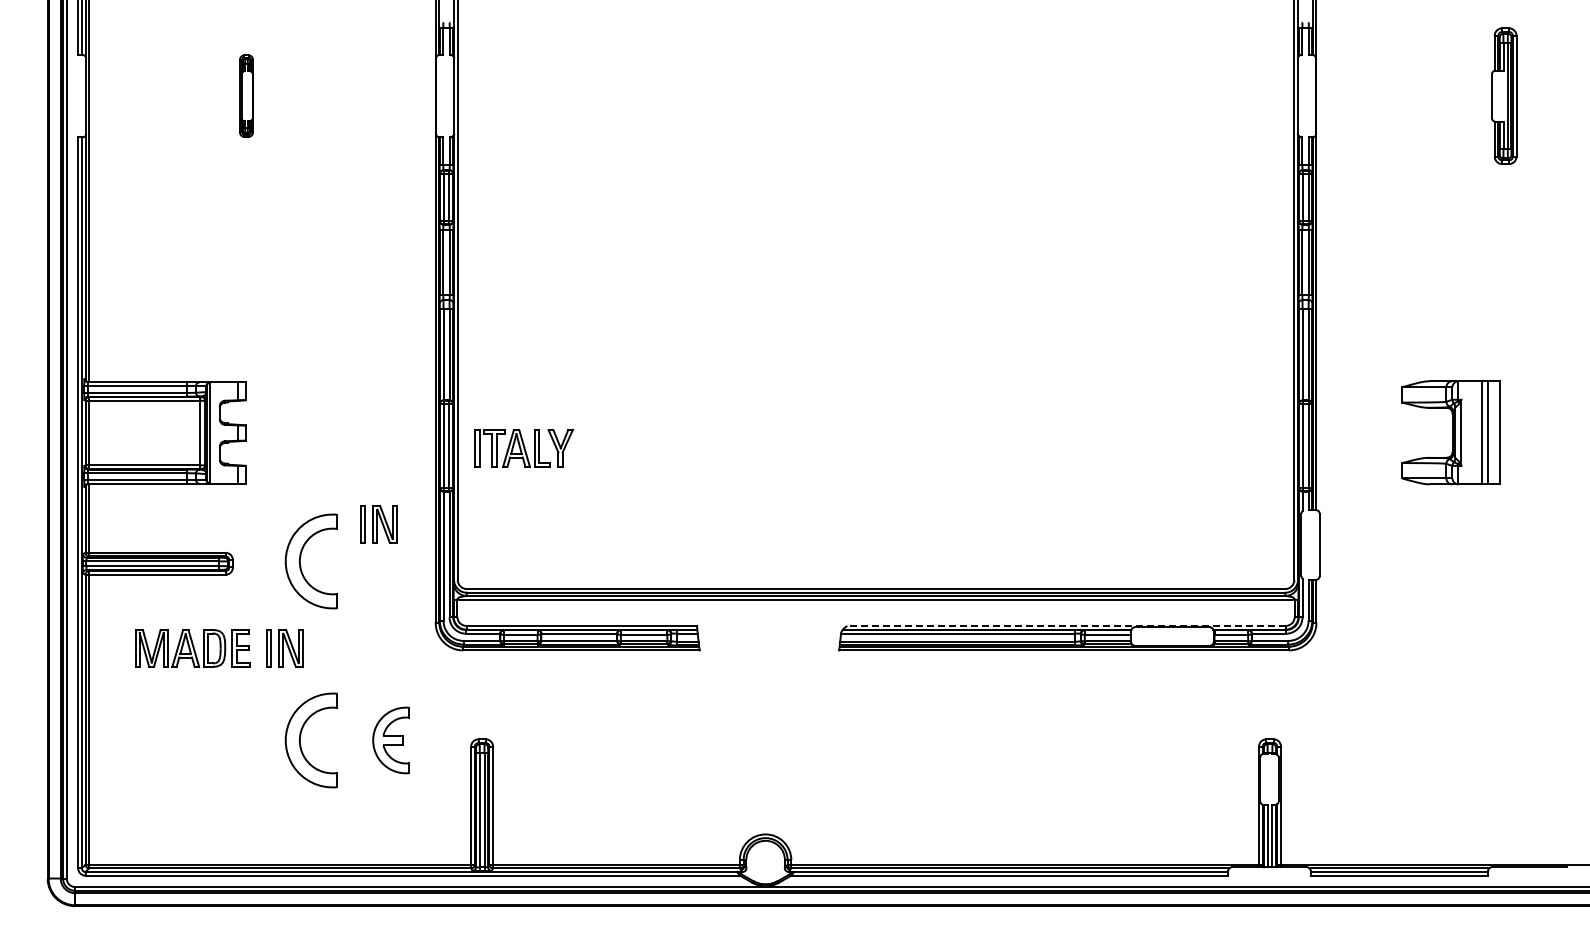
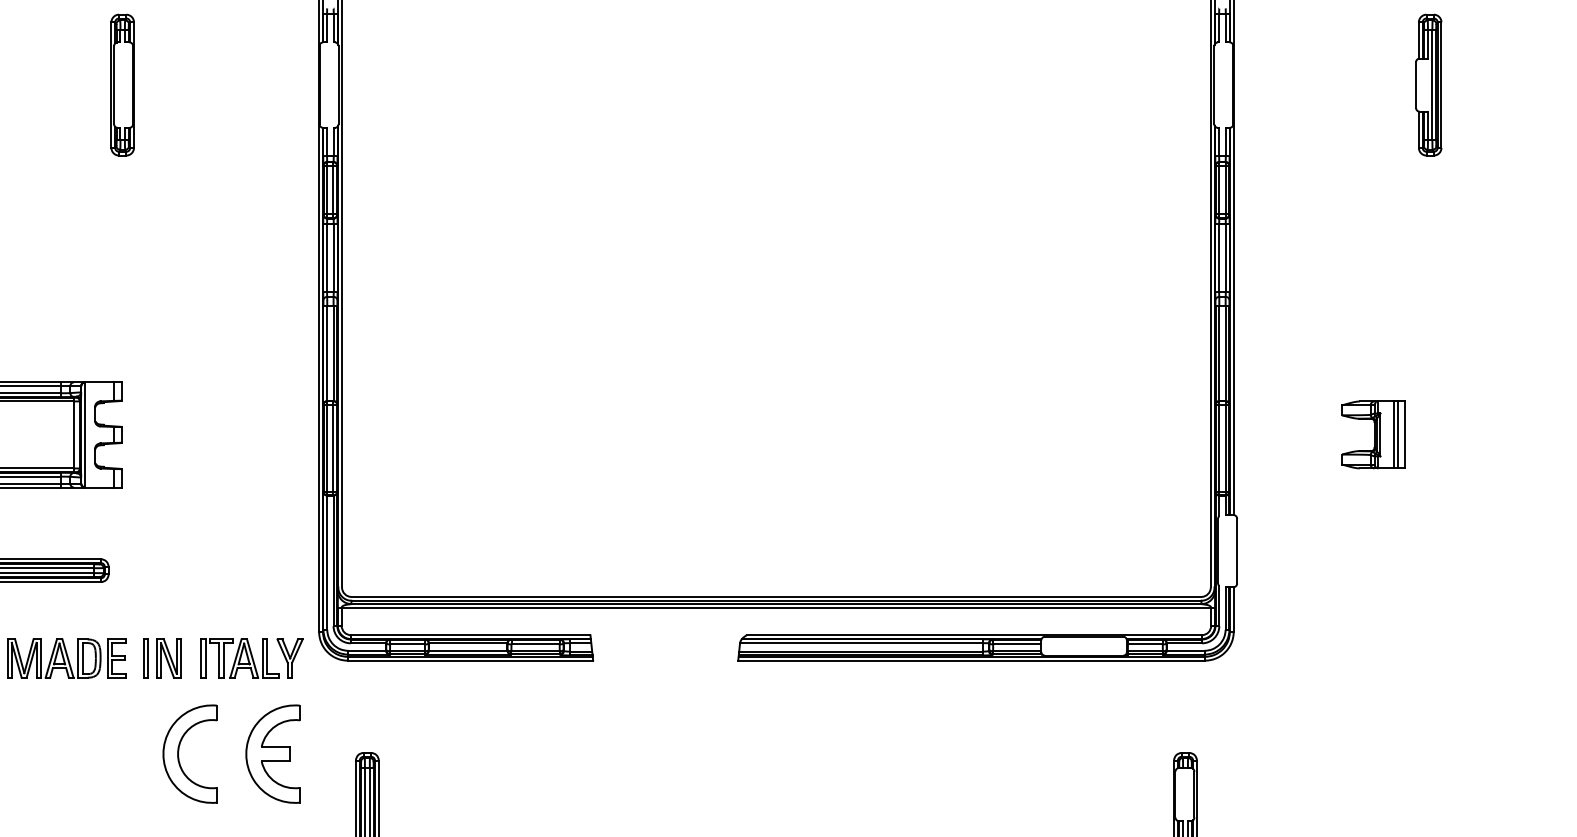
part: (246, 95) -> (122, 84), size x1.67
part: (1451, 433) -> (1373, 435), size x0.62
part: (523, 448) -> (251, 658), moved
part: (378, 524) -> (259, 529), removed
part: (300, 561) -> (178, 568), removed
line: (1065, 625) -> (973, 634), dashed -> solid
part: (390, 740) -> (272, 754), size x1.43

